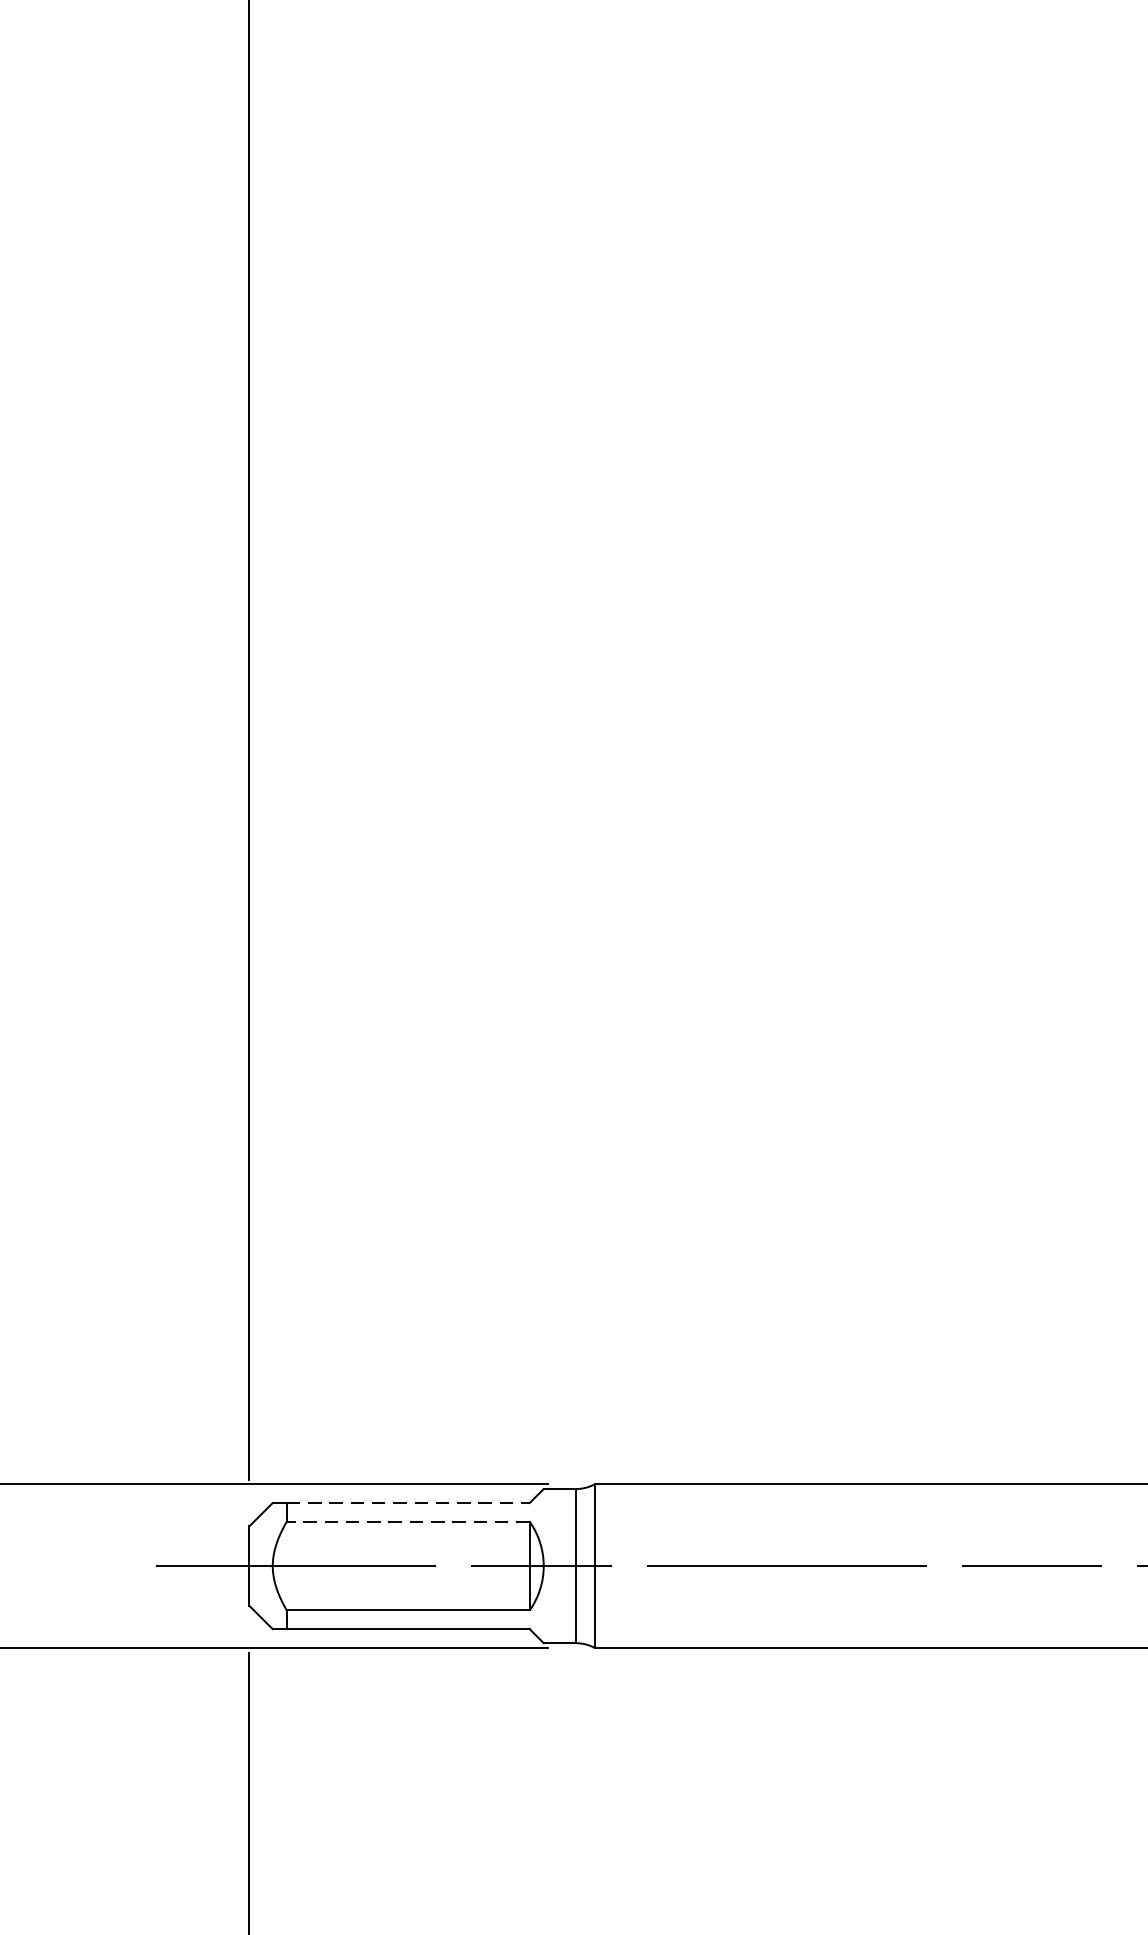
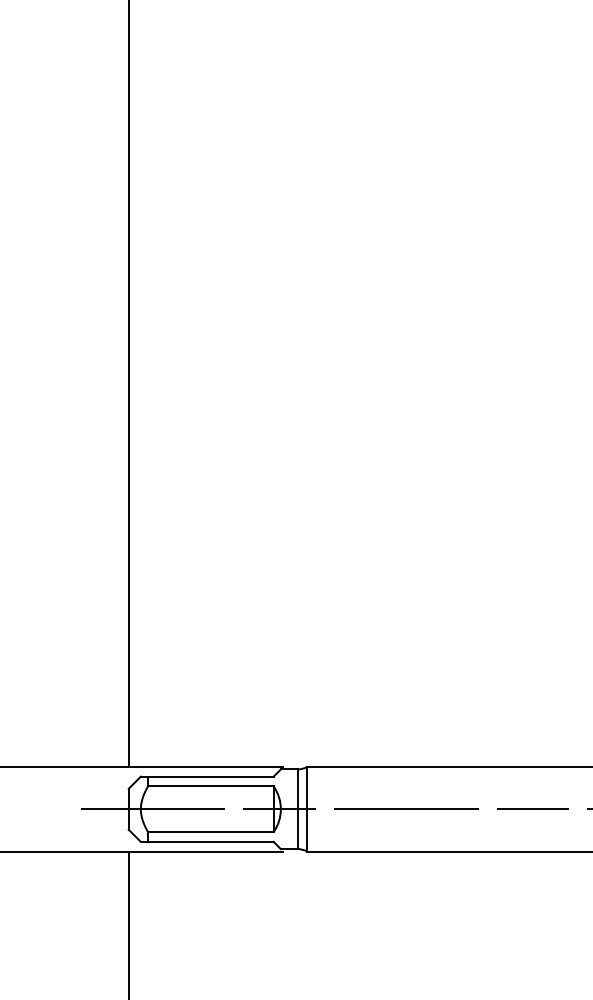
line: (407, 1502) -> (210, 776), dashed -> solid
line: (407, 1522) -> (210, 786), dashed -> solid

